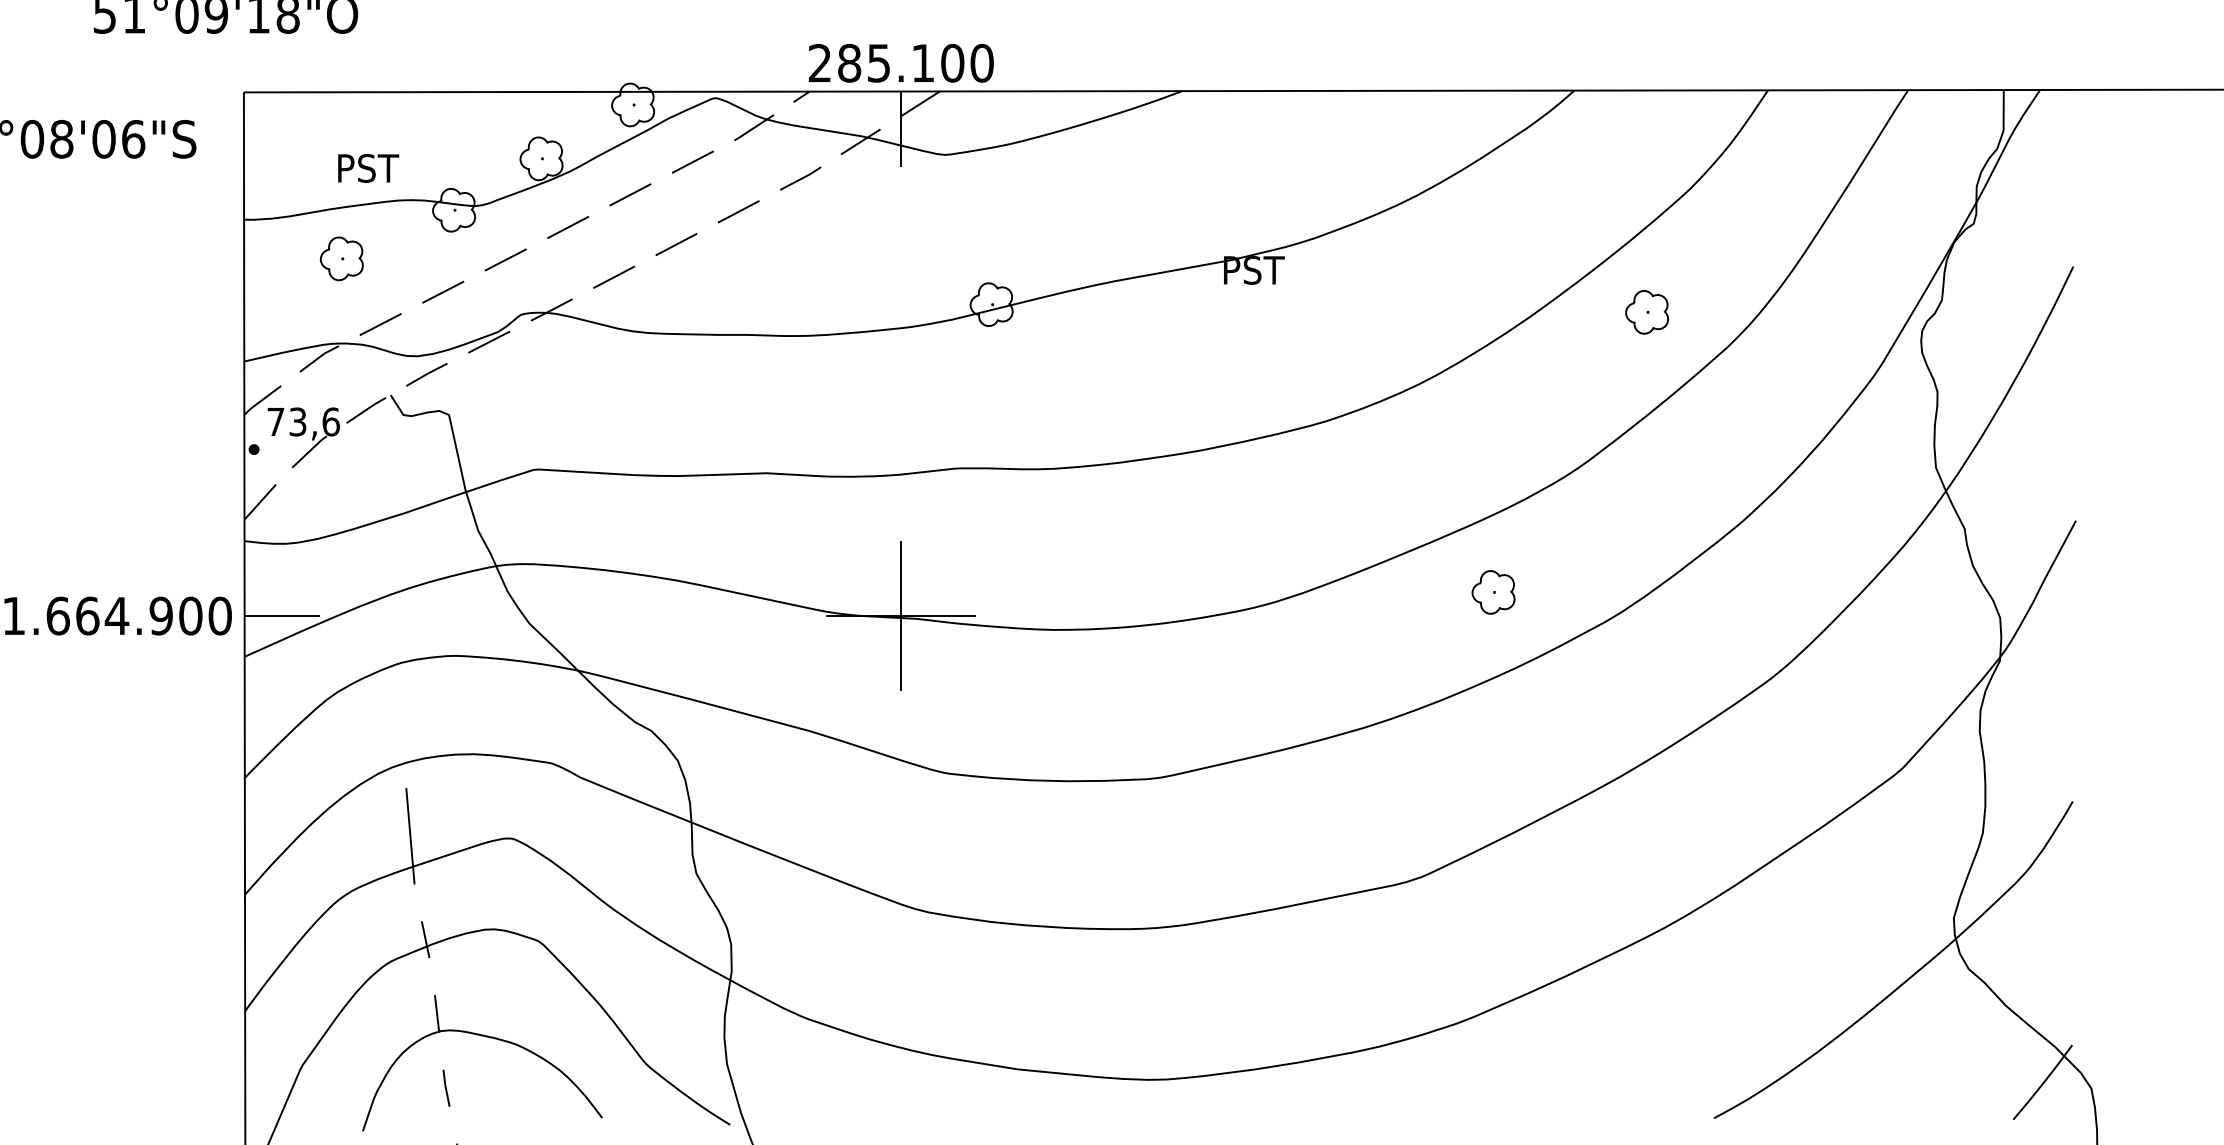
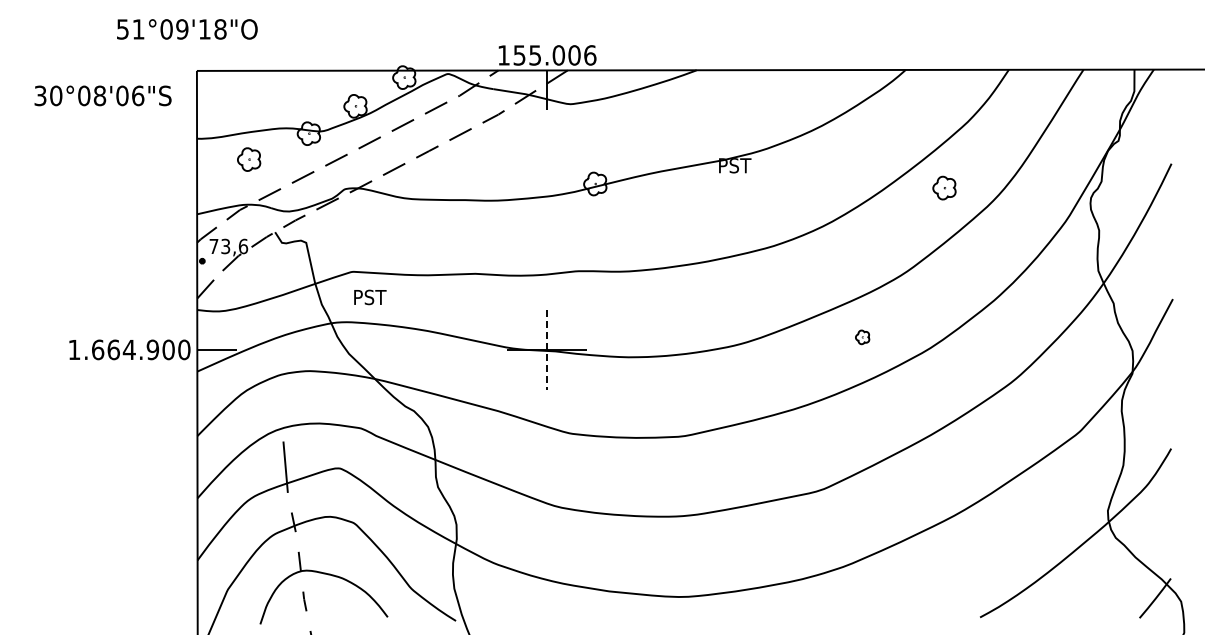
text: (901, 63) -> (547, 55), 285.100 -> 155.006
text: (368, 168) -> (370, 297), moved
part: (1493, 592) -> (862, 337), size x0.6
line: (901, 615) -> (547, 349), solid -> dashed

